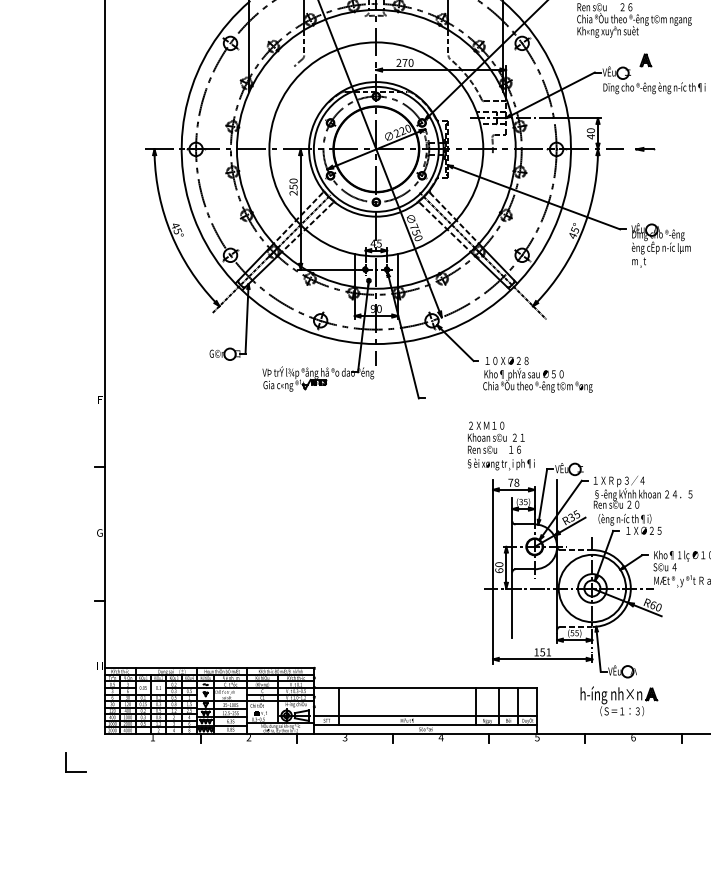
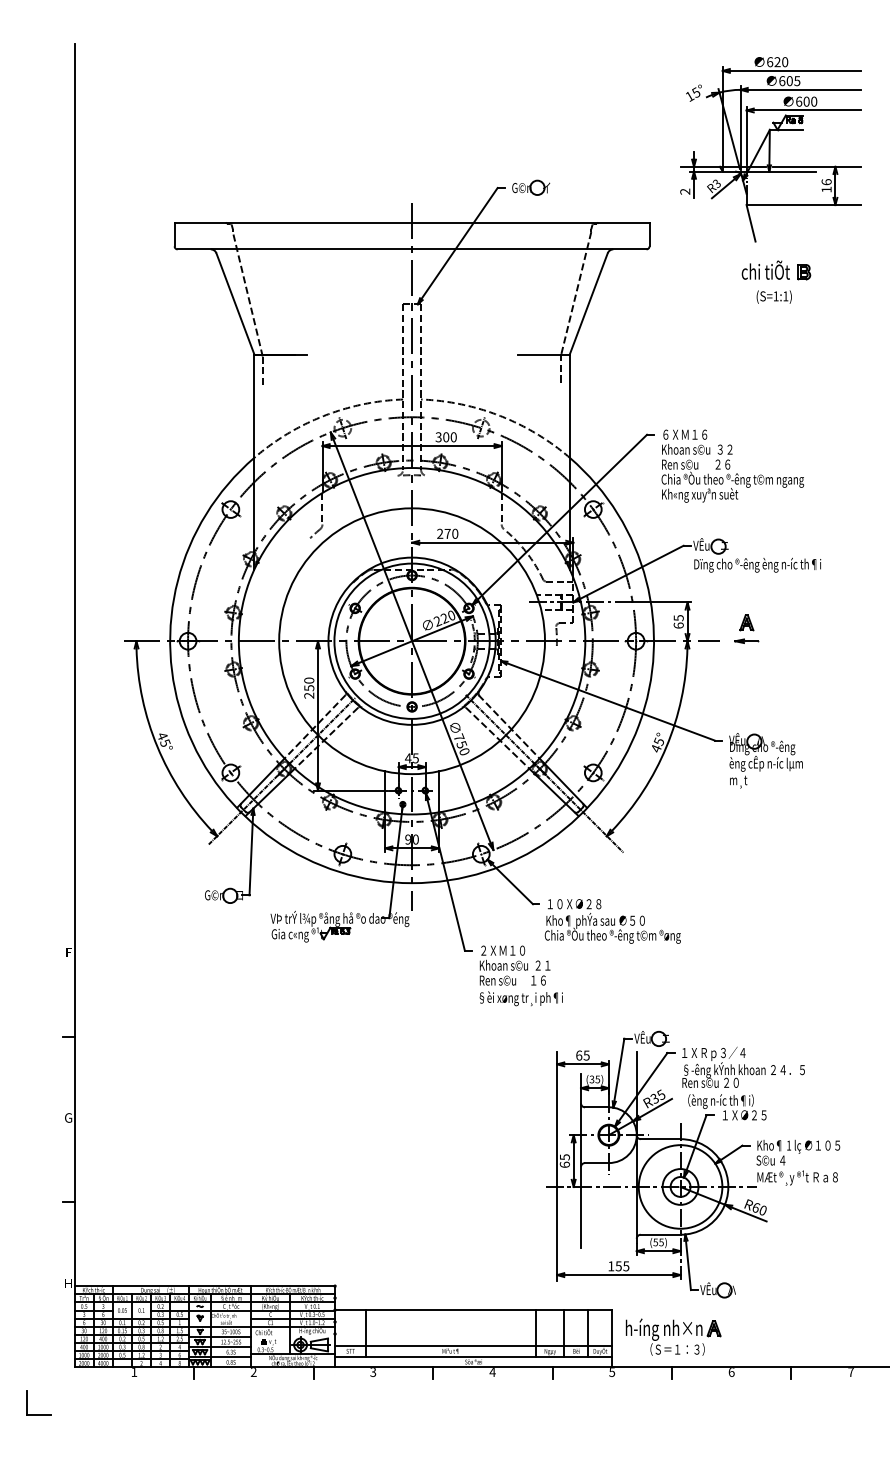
part: (645, 60) -> (746, 622), moved
text: (590, 134) -> (678, 622), 40 -> 65
text: (500, 445) -> (520, 975), moved
text: (513, 482) -> (582, 1055), 78 -> 65
line: (576, 550) -> (660, 1139), dashed -> solid
text: (498, 564) -> (564, 1157), 60 -> 65
line: (576, 626) -> (660, 1234), dashed -> solid
text: (548, 652) -> (626, 1266), 151 -> 155
part: (618, 700) -> (673, 1336), moved

